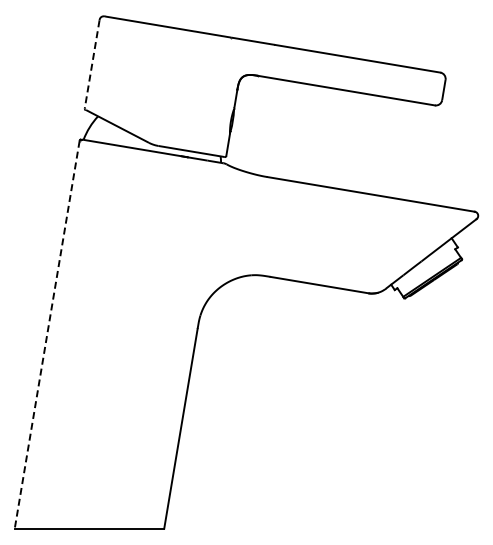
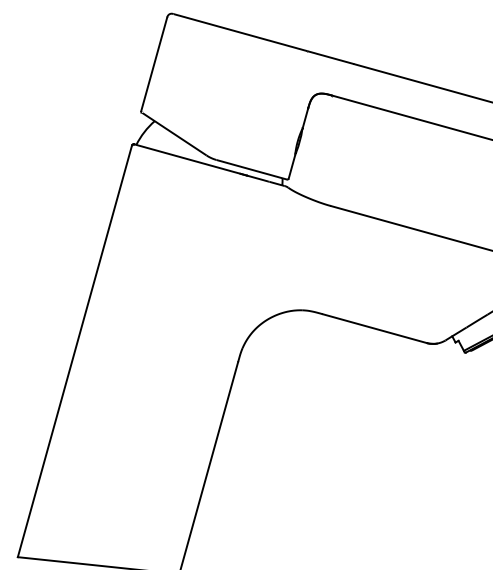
line: (92, 64) -> (154, 64), dashed -> solid
line: (47, 334) -> (75, 351), dashed -> solid

